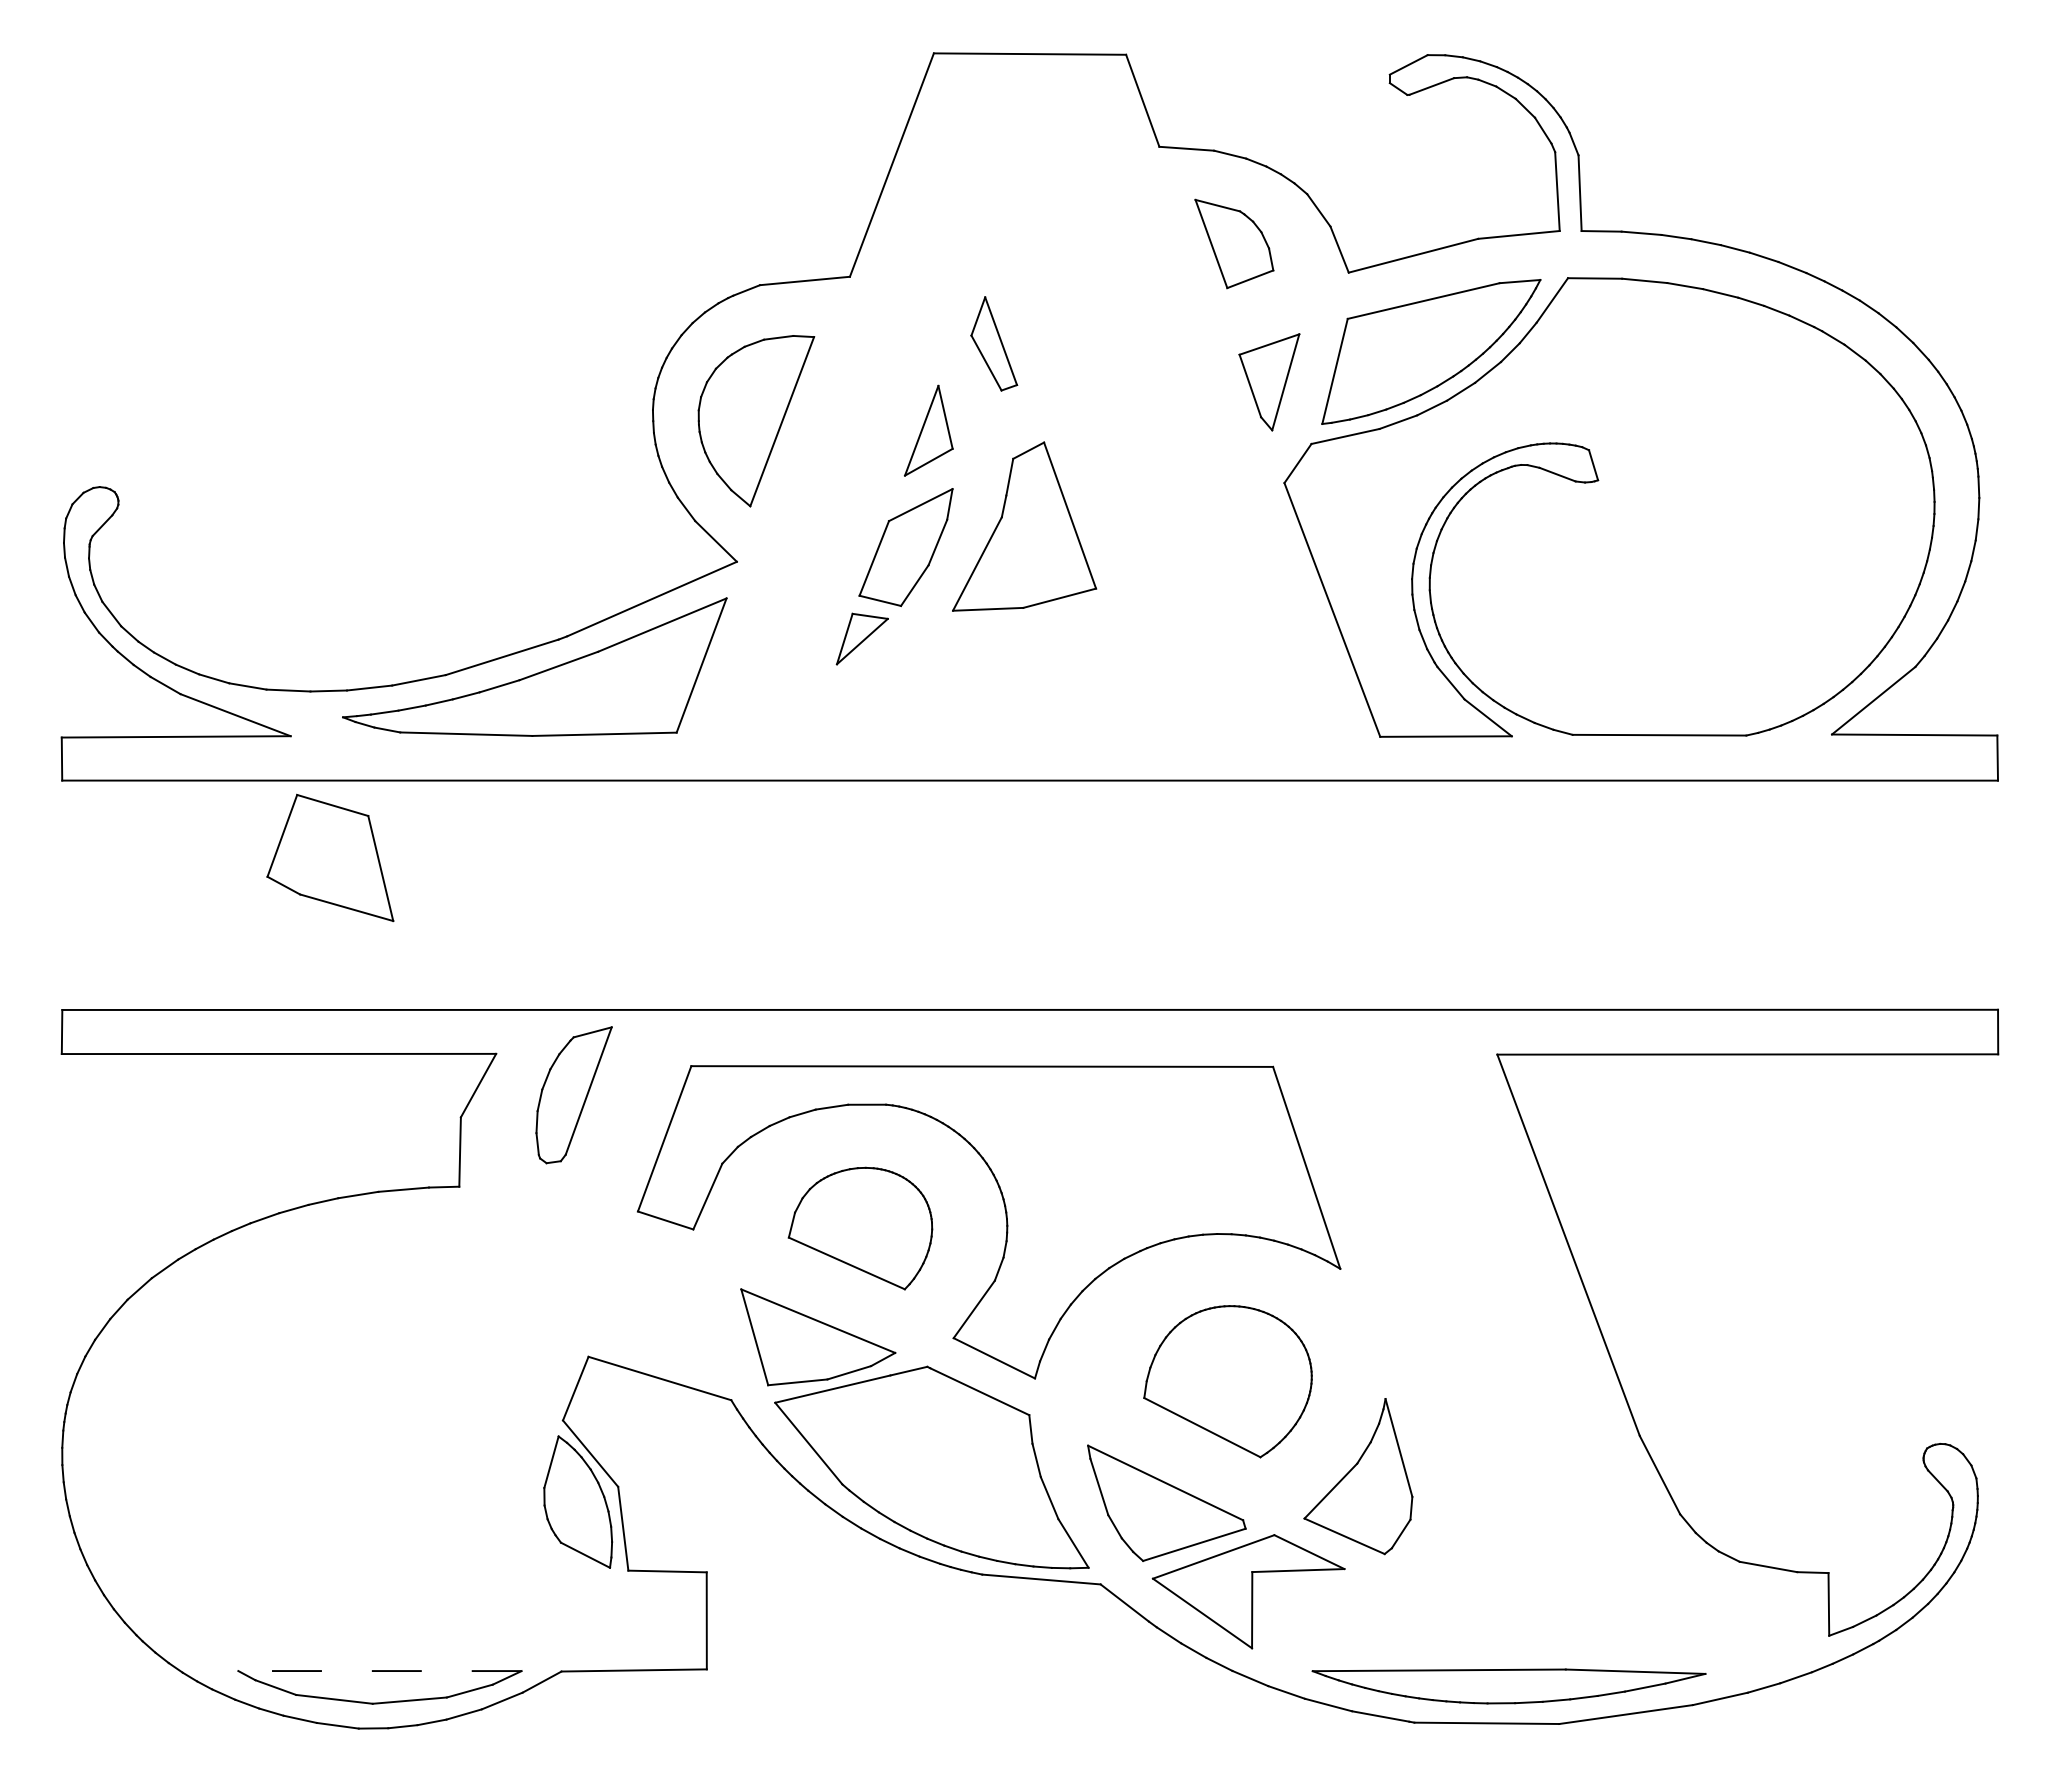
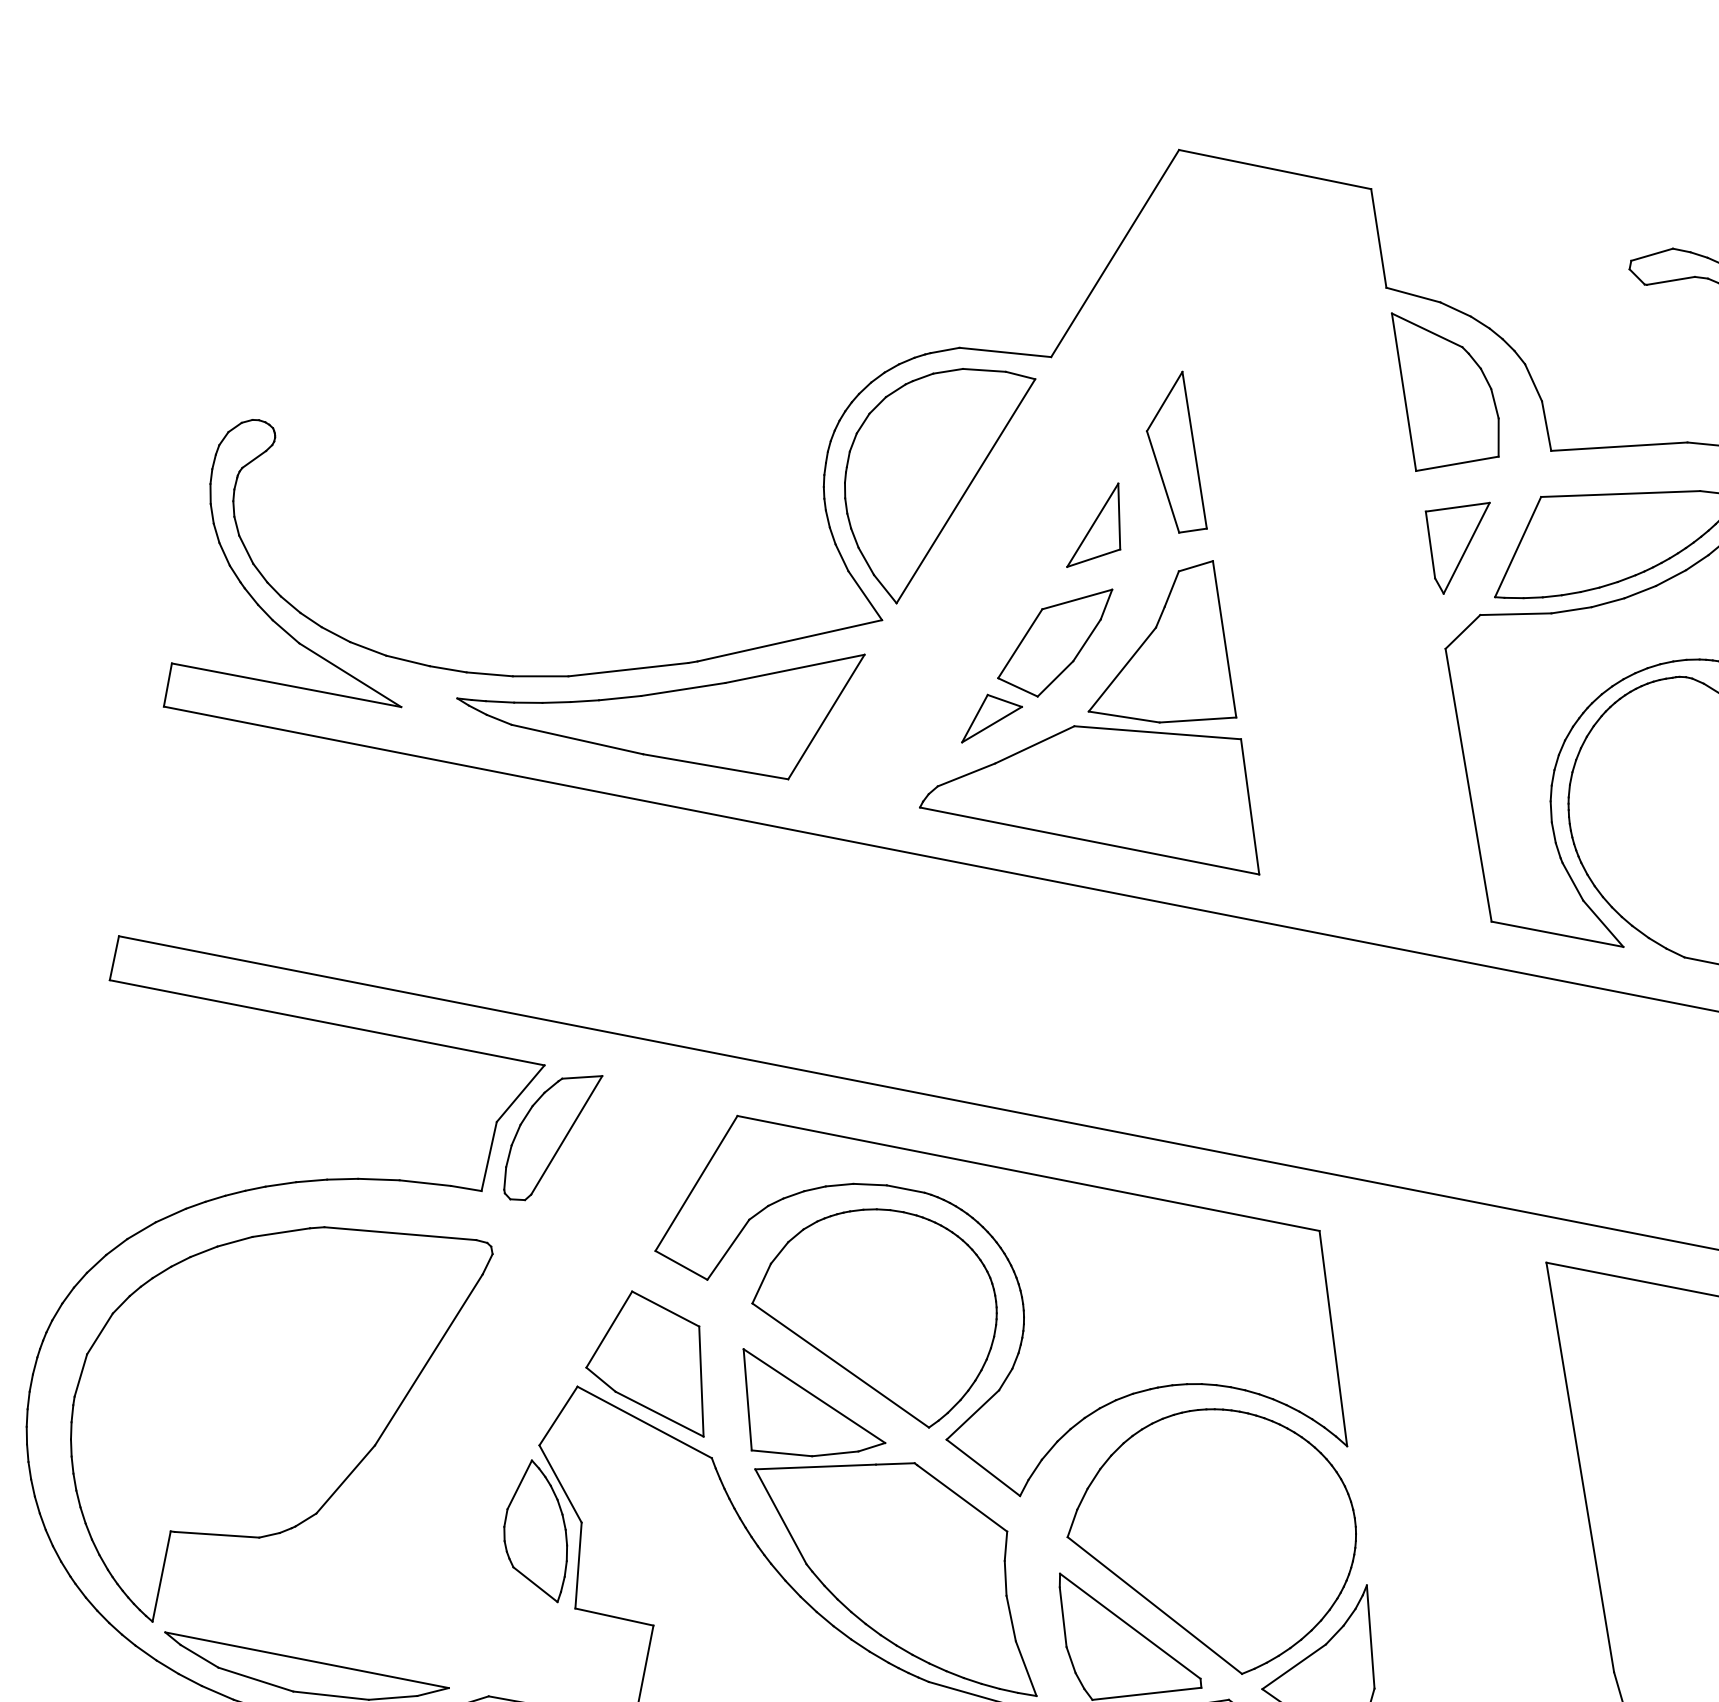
part: (1234, 243) -> (1442, 399), size x1.67
part: (994, 343) -> (1182, 452), size x1.67
part: (756, 420) -> (929, 482), size x1.43
part: (977, 671) -> (1101, 777), added
part: (330, 857) -> (653, 1360), moved
part: (573, 1095) -> (550, 1136), moved
part: (860, 1228) -> (874, 1311), size x1.67
part: (1227, 1381) -> (1212, 1536), size x1.67
part: (293, 1448) -> (264, 1420), added
line: (380, 1671) -> (307, 1660), dashed -> solid

